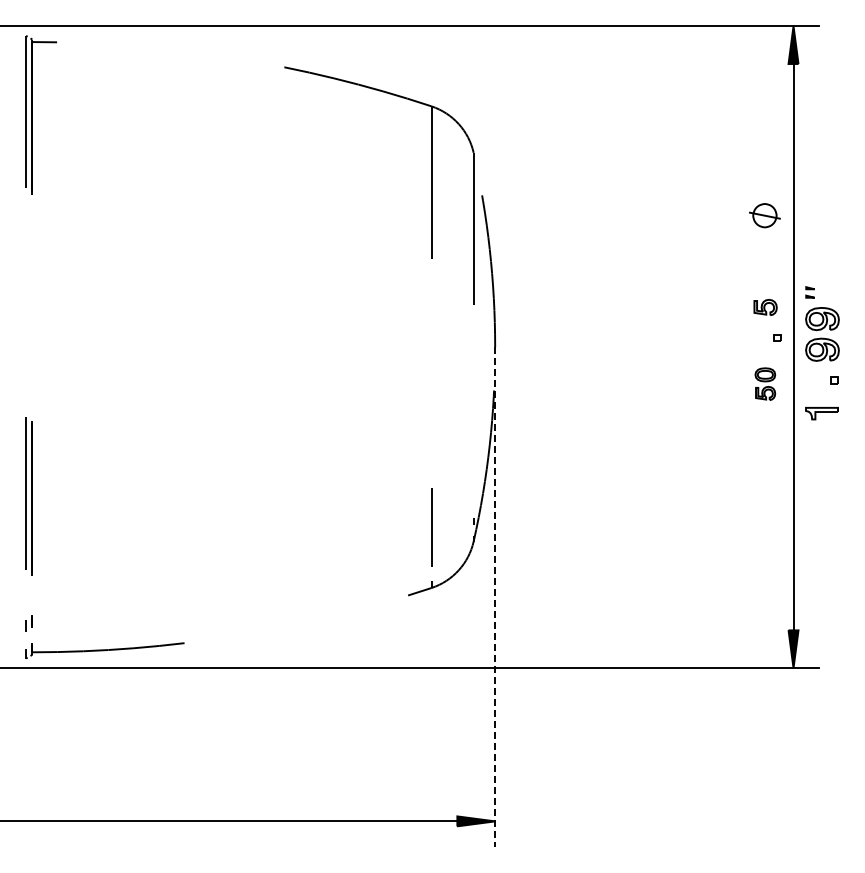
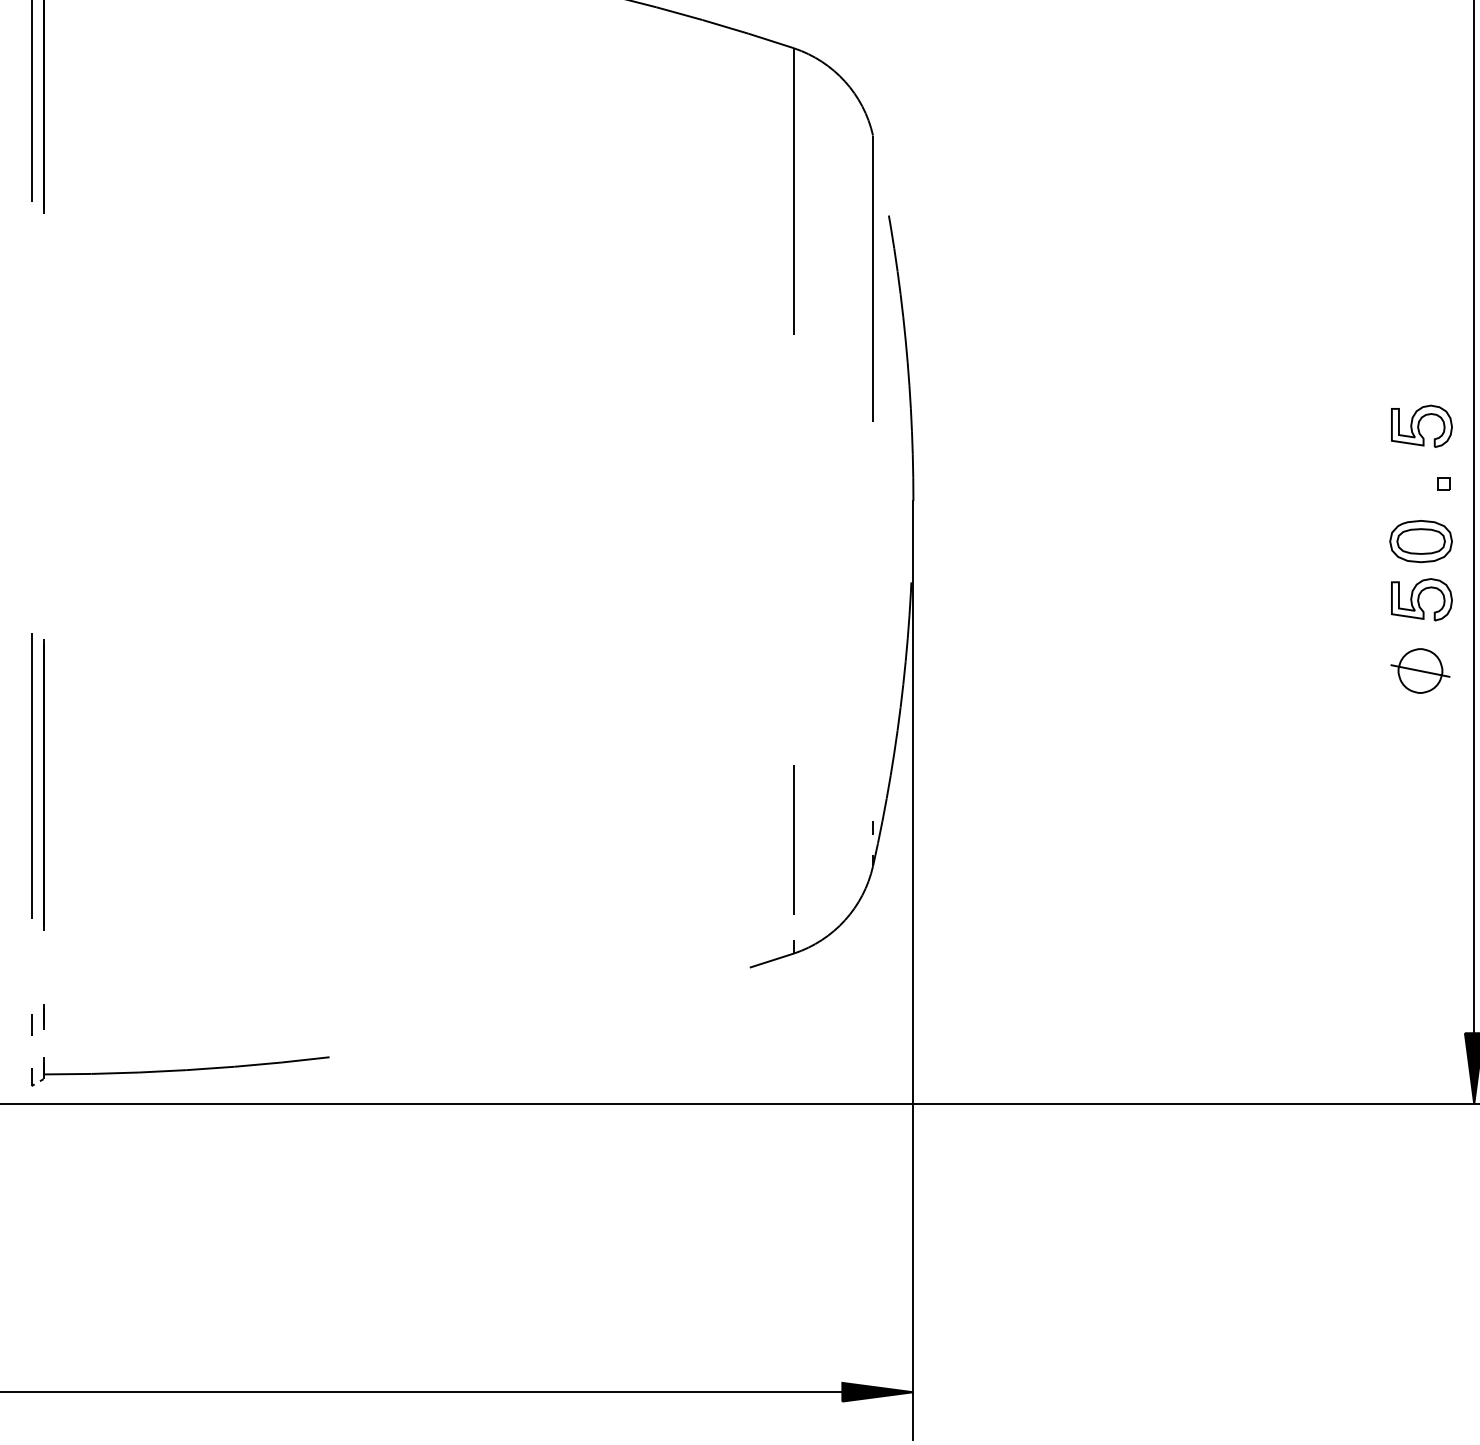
part: (764, 215) -> (1419, 670), moved
part: (765, 307) -> (1421, 426), size x1.43
part: (765, 383) -> (1421, 569), size x1.67
line: (495, 597) -> (914, 971), dashed -> solid

